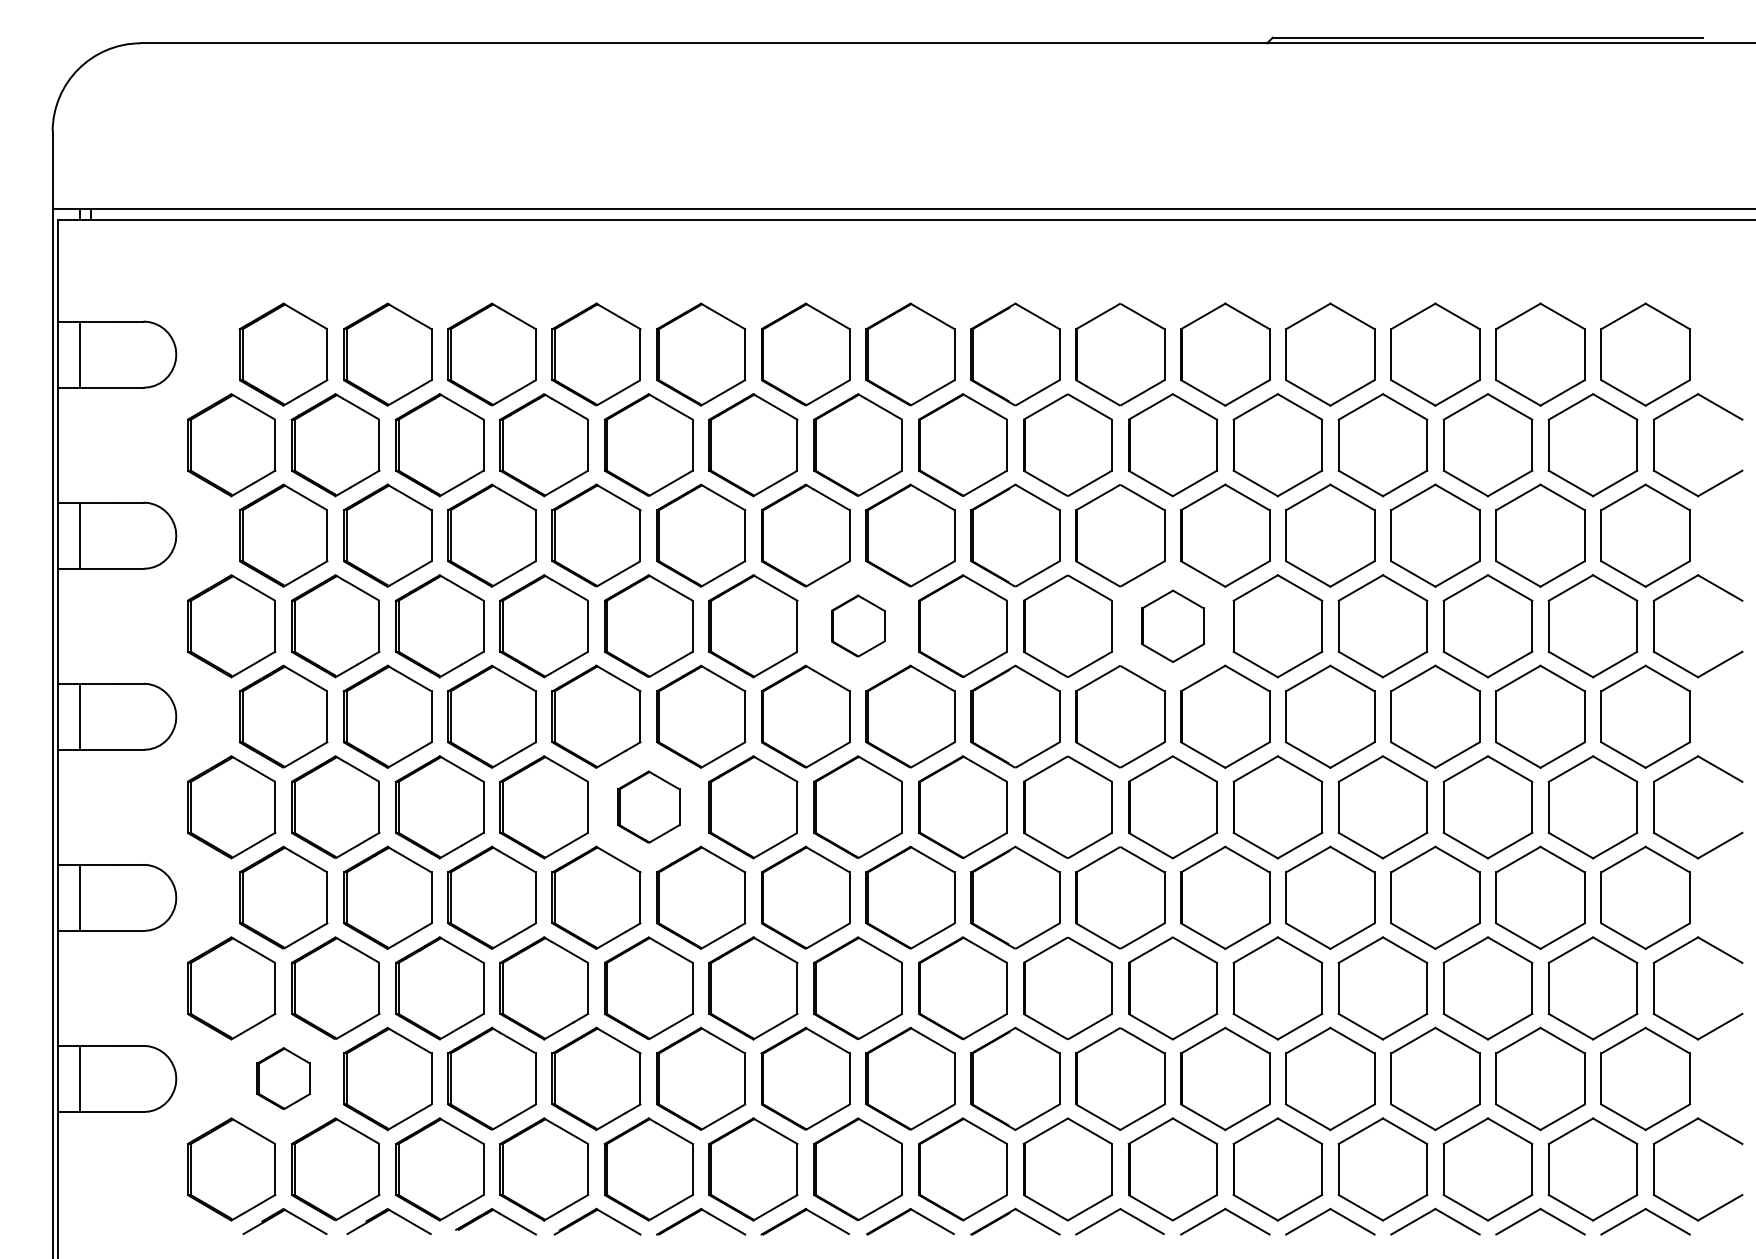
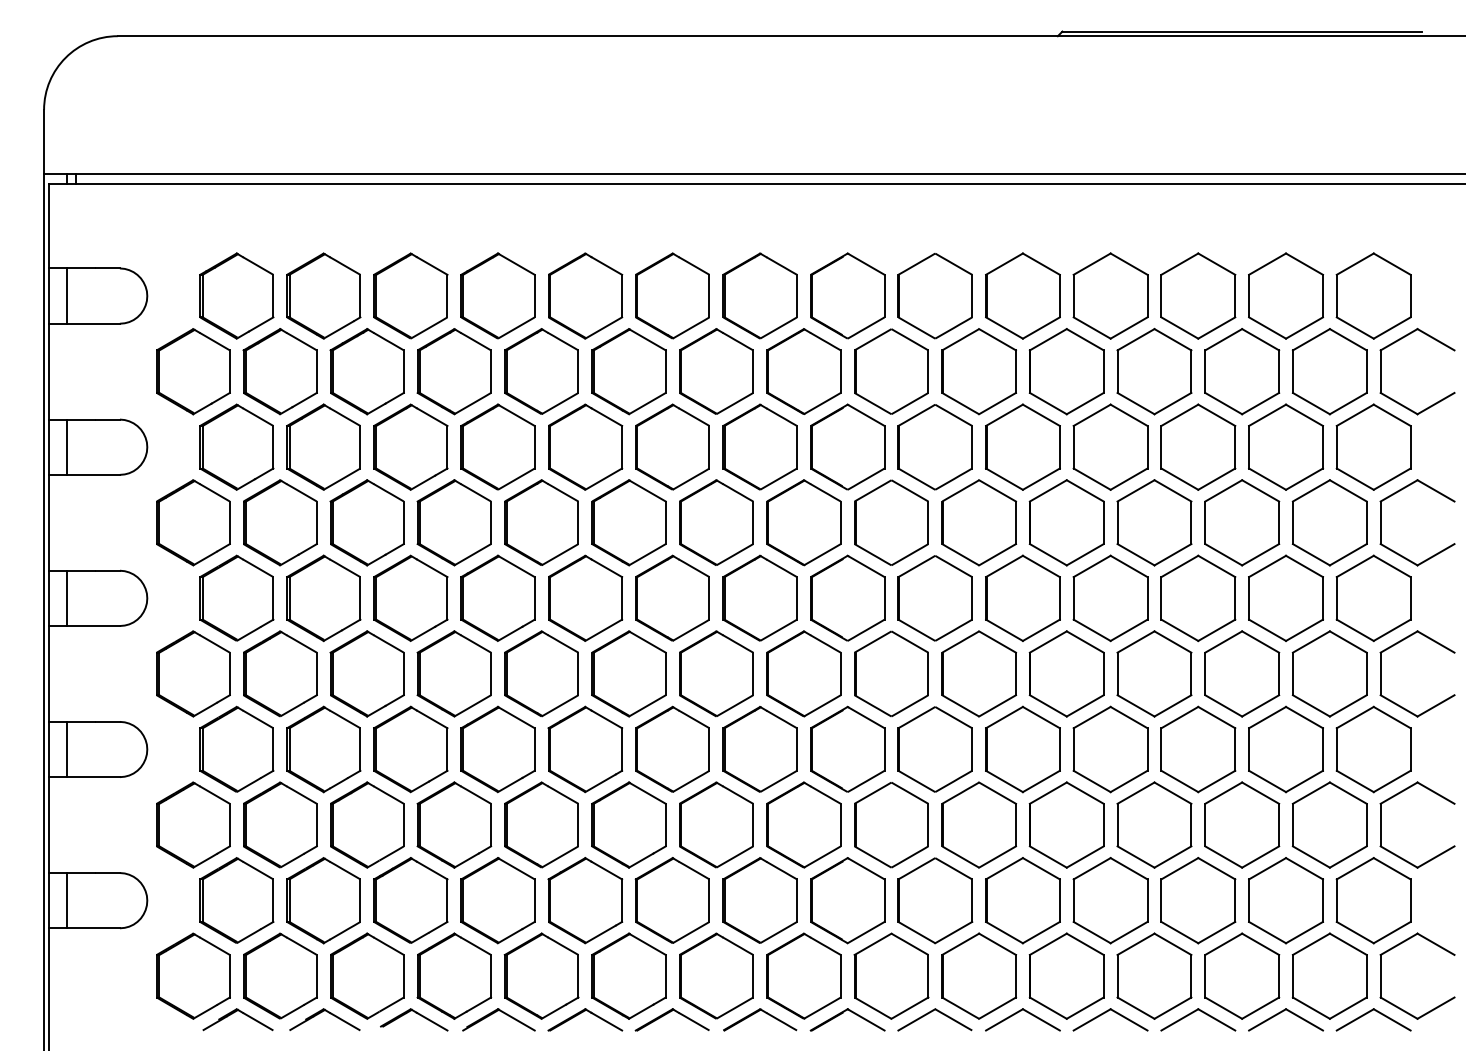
part: (857, 625) -> (715, 522), size x1.67
part: (1173, 626) -> (979, 522), size x1.43
part: (648, 806) -> (541, 673), size x1.43
part: (283, 1078) -> (236, 900), size x1.67

